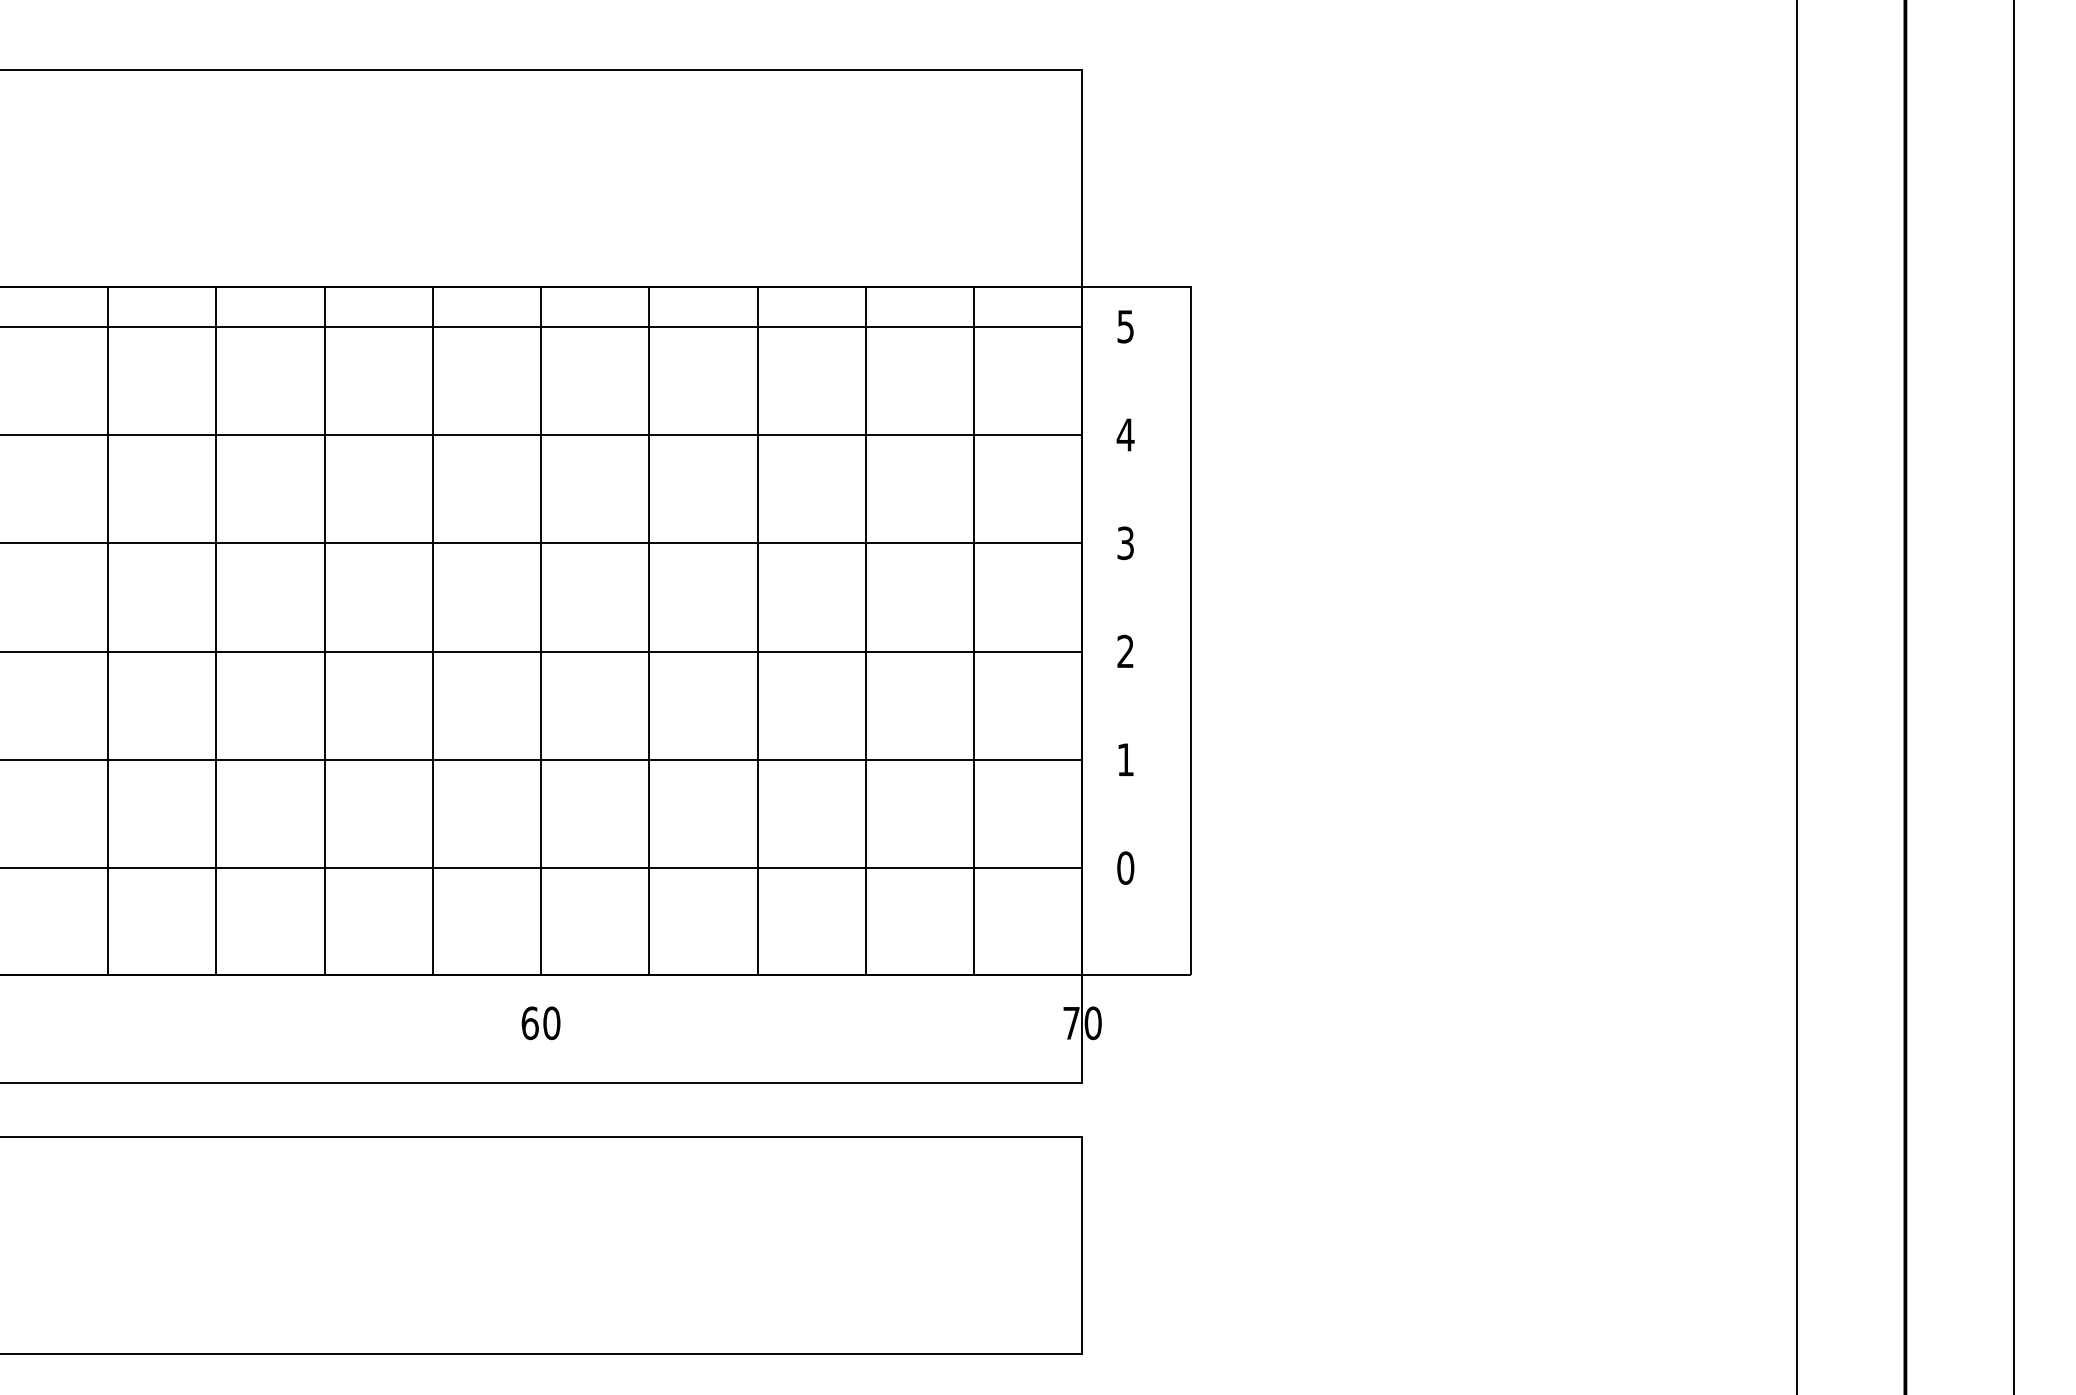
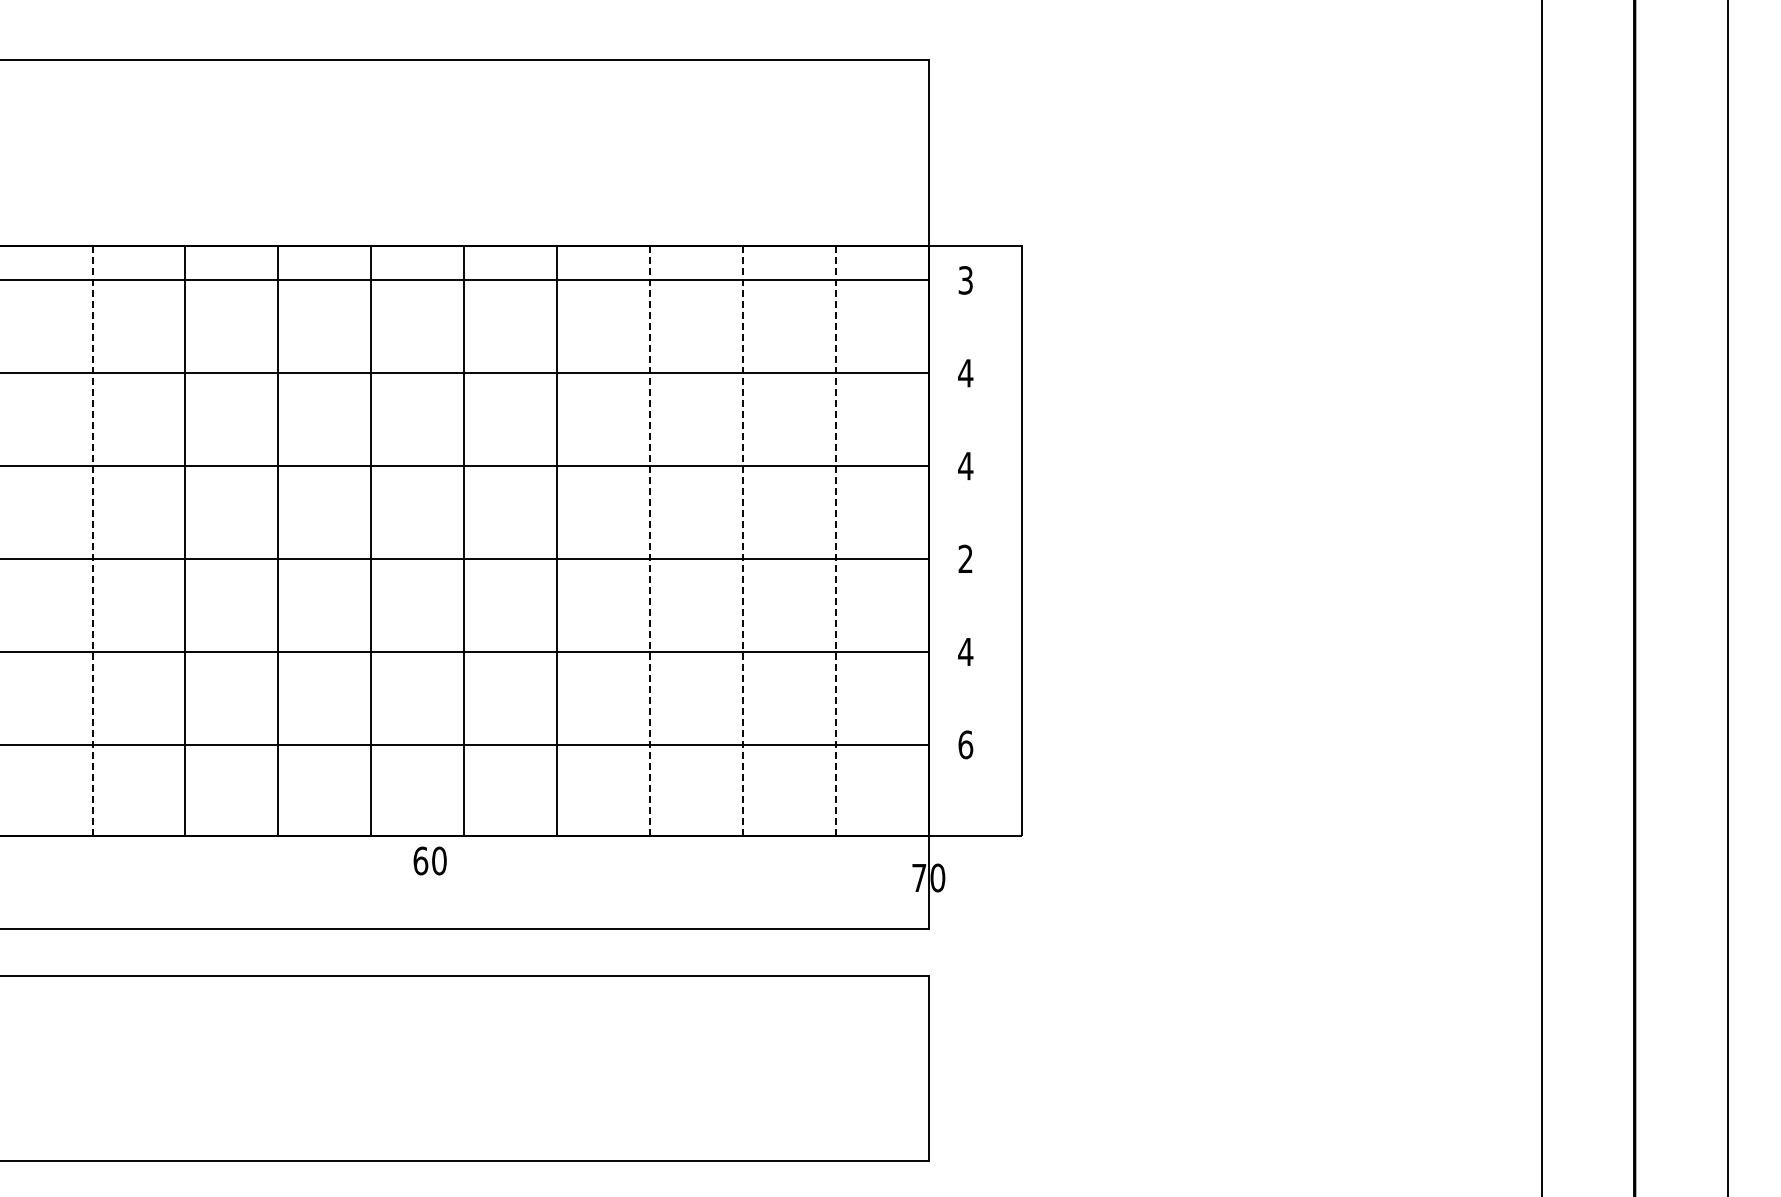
text: (1125, 326) -> (965, 280), 5 -> 3
text: (1125, 542) -> (965, 465), 3 -> 4
line: (107, 631) -> (92, 541), solid -> dashed
line: (757, 631) -> (649, 541), solid -> dashed
line: (865, 631) -> (742, 541), solid -> dashed
line: (973, 631) -> (835, 541), solid -> dashed
text: (1125, 759) -> (965, 651), 1 -> 4
text: (1125, 867) -> (965, 744), 0 -> 6
text: (540, 1022) -> (429, 860), moved

